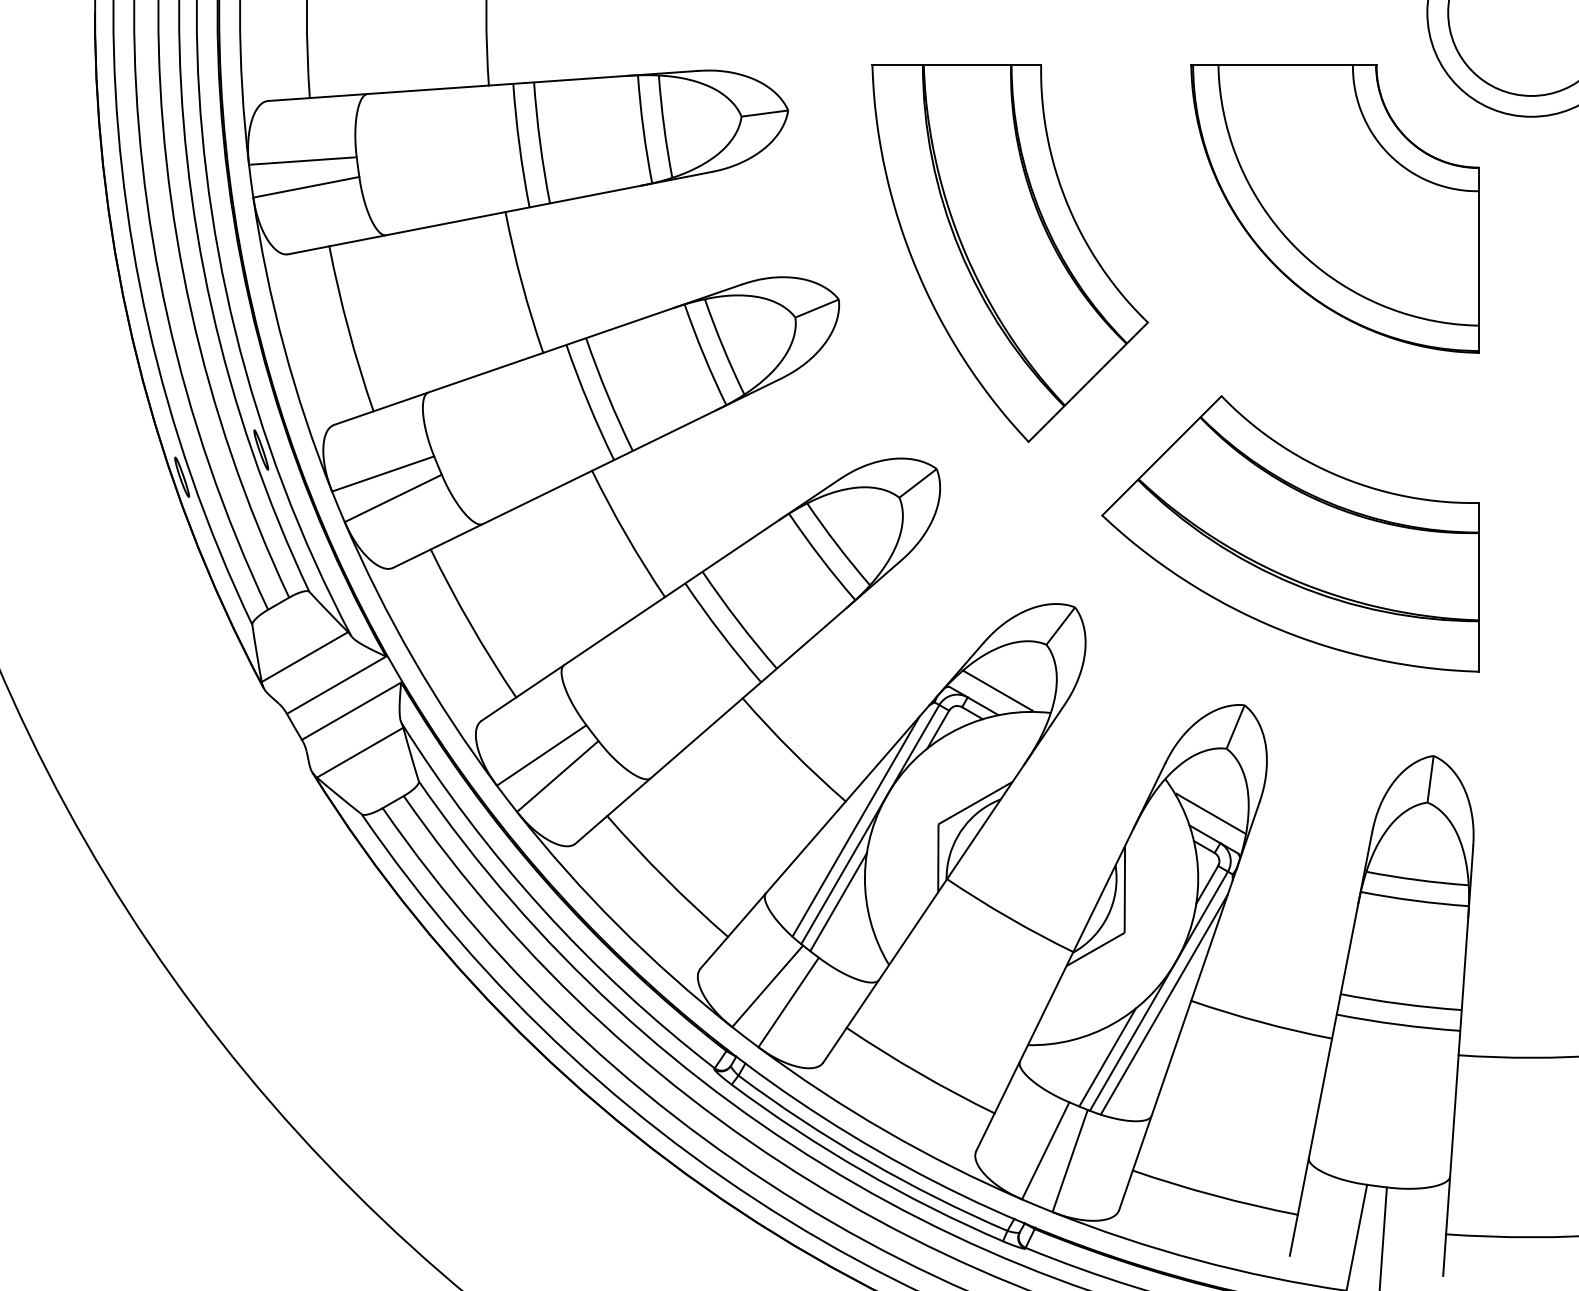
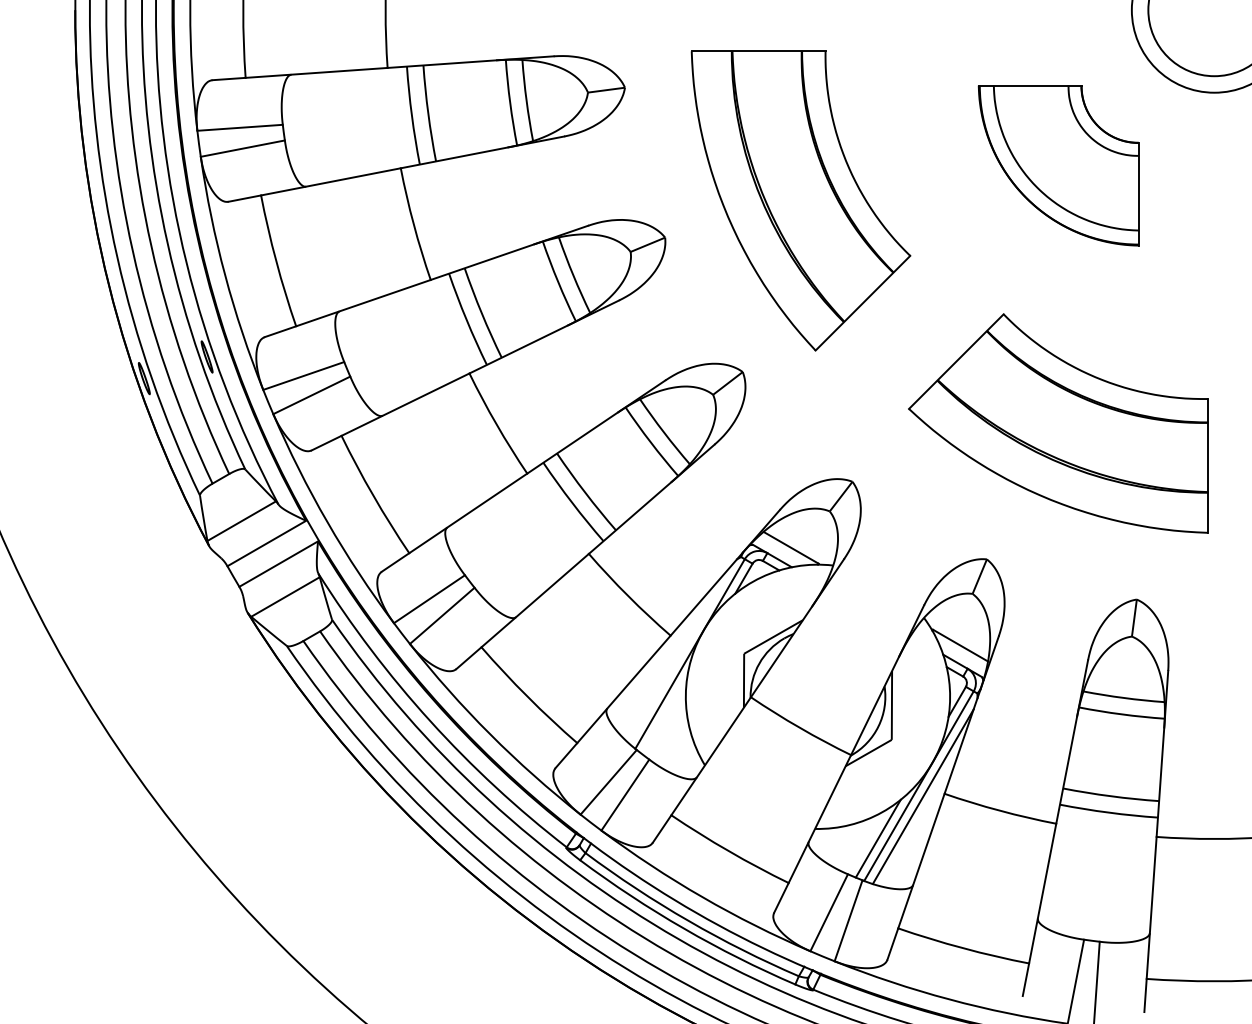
part: (1334, 208) -> (1058, 165), size x0.7
part: (1290, 533) -> (1058, 423), moved
line: (855, 826) -> (678, 655), removed
line: (838, 902) -> (664, 715), removed

